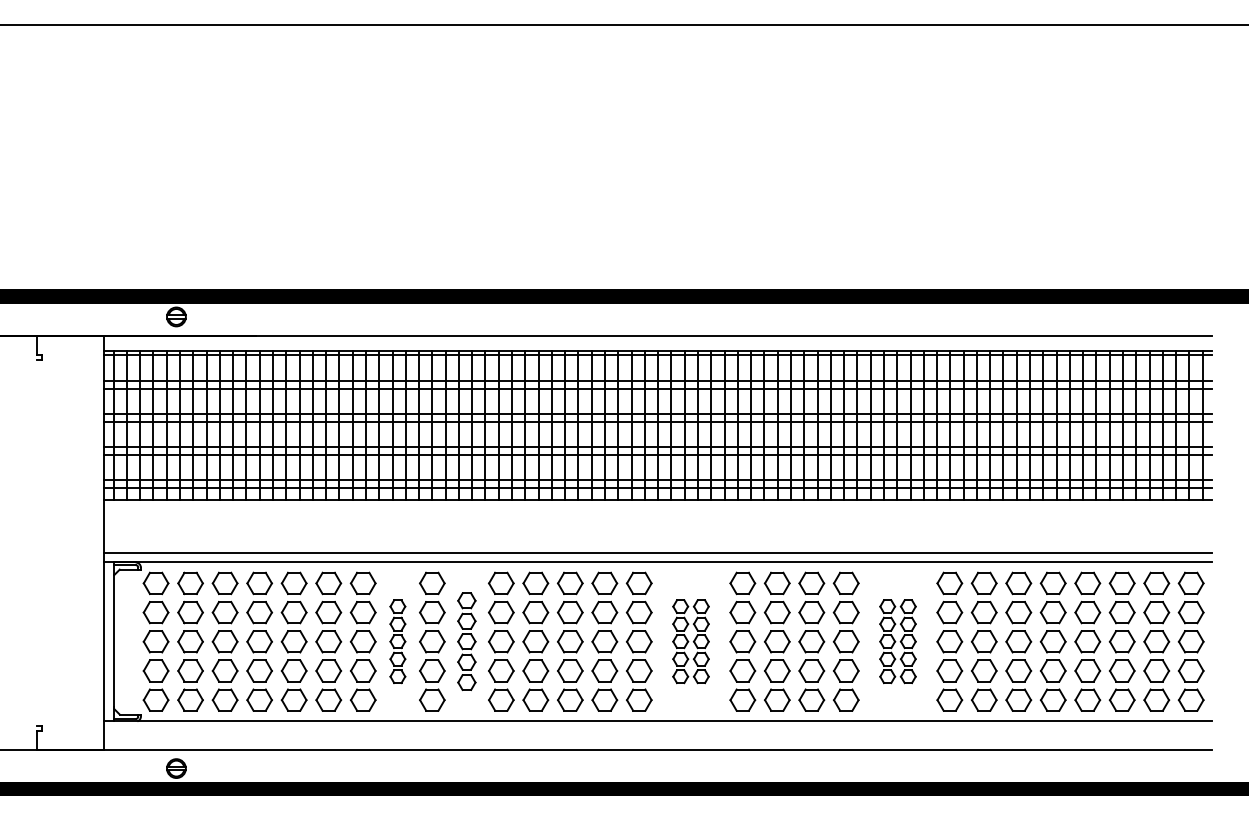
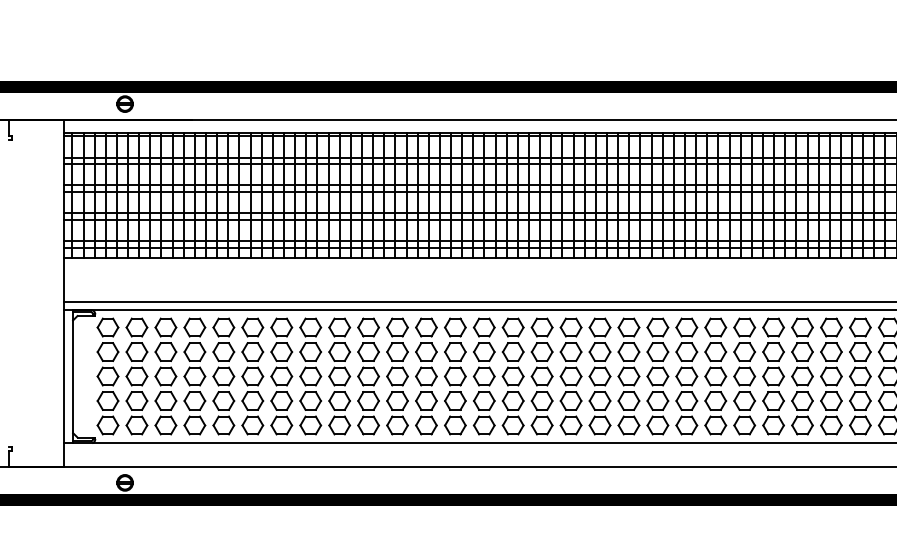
part: (397, 641) -> (310, 376), size x1.67
part: (466, 641) -> (368, 376), size x1.43
part: (690, 641) -> (556, 376), size x1.67
part: (897, 641) -> (729, 376), size x1.67

